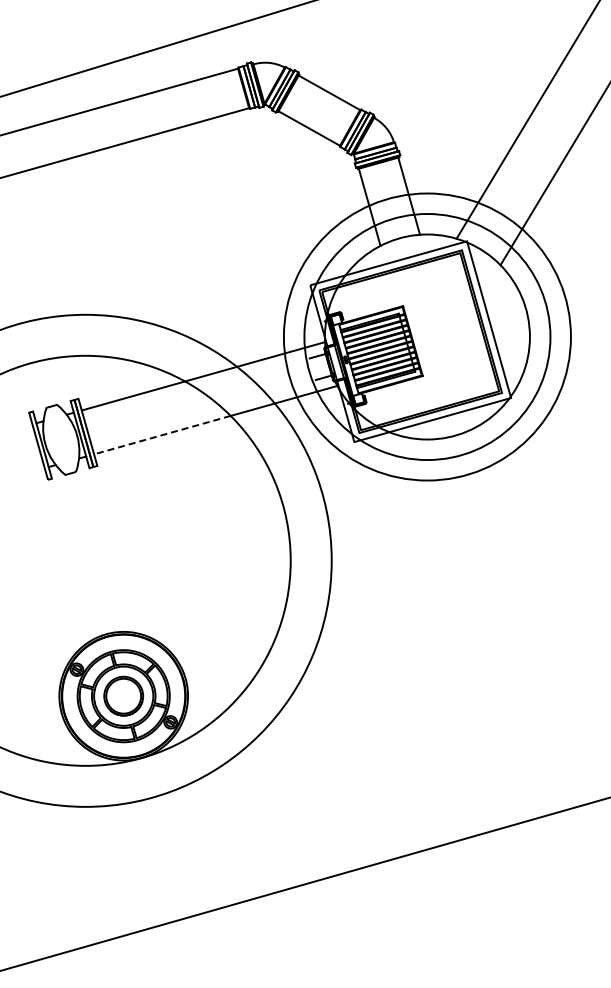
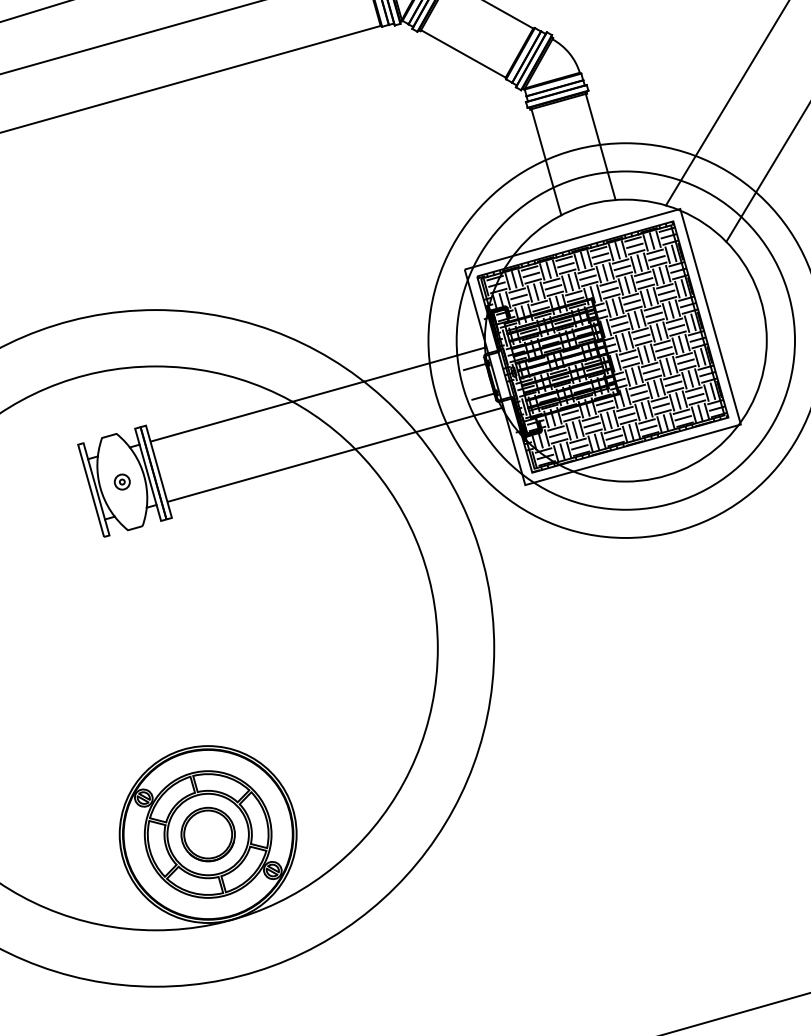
hatch: (410, 341) -> (602, 346), added
line: (162, 435) -> (261, 476), dashed -> solid
part: (60, 439) -> (121, 481), added

